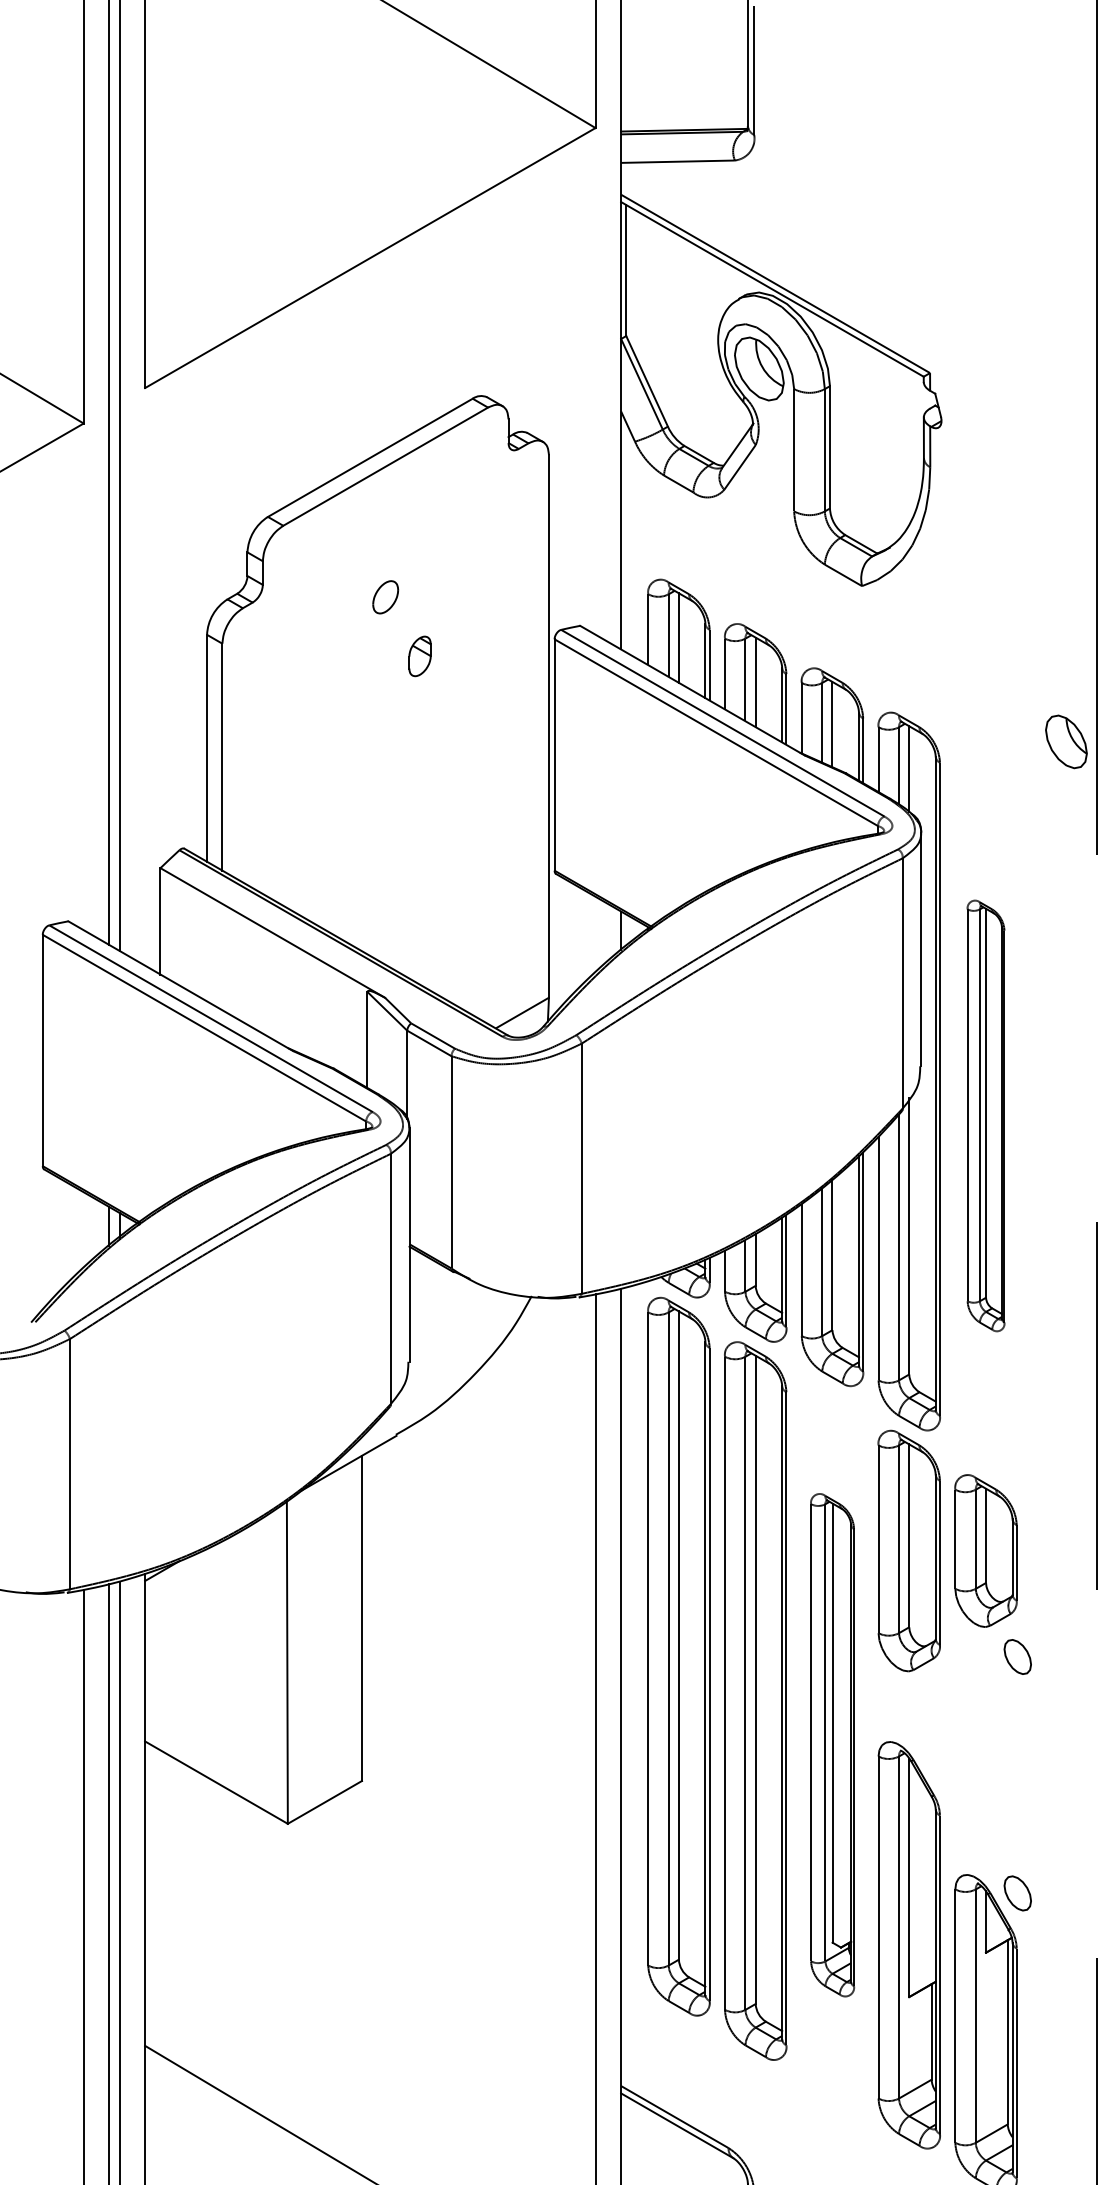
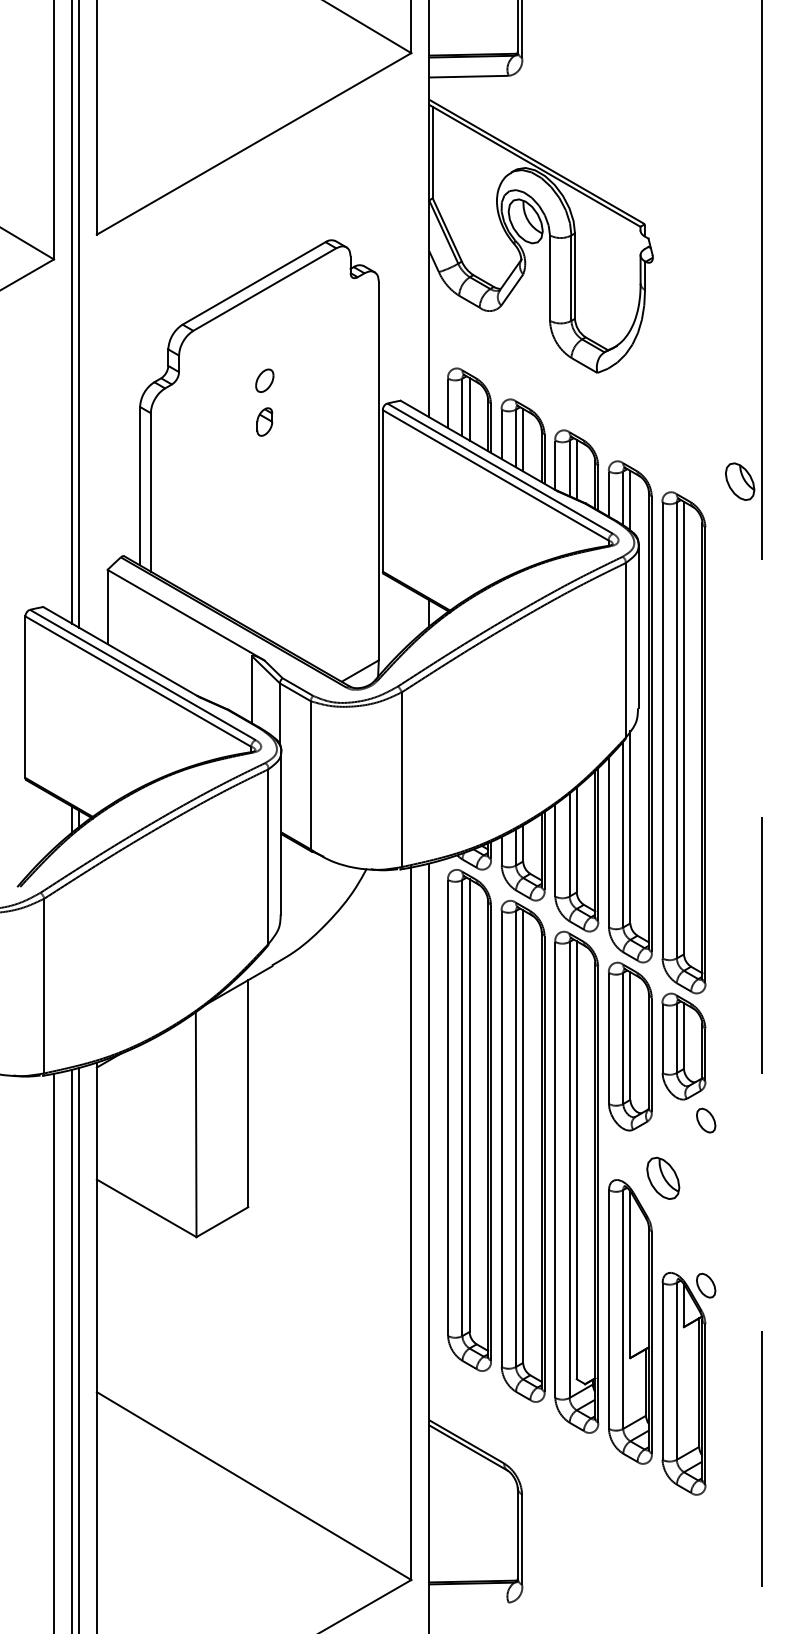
part: (419, 655) -> (264, 421), moved
part: (985, 1115) -> (683, 742), size x1.67
part: (956, 1738) -> (663, 1177), added
part: (832, 1744) -> (576, 1181), size x1.43

